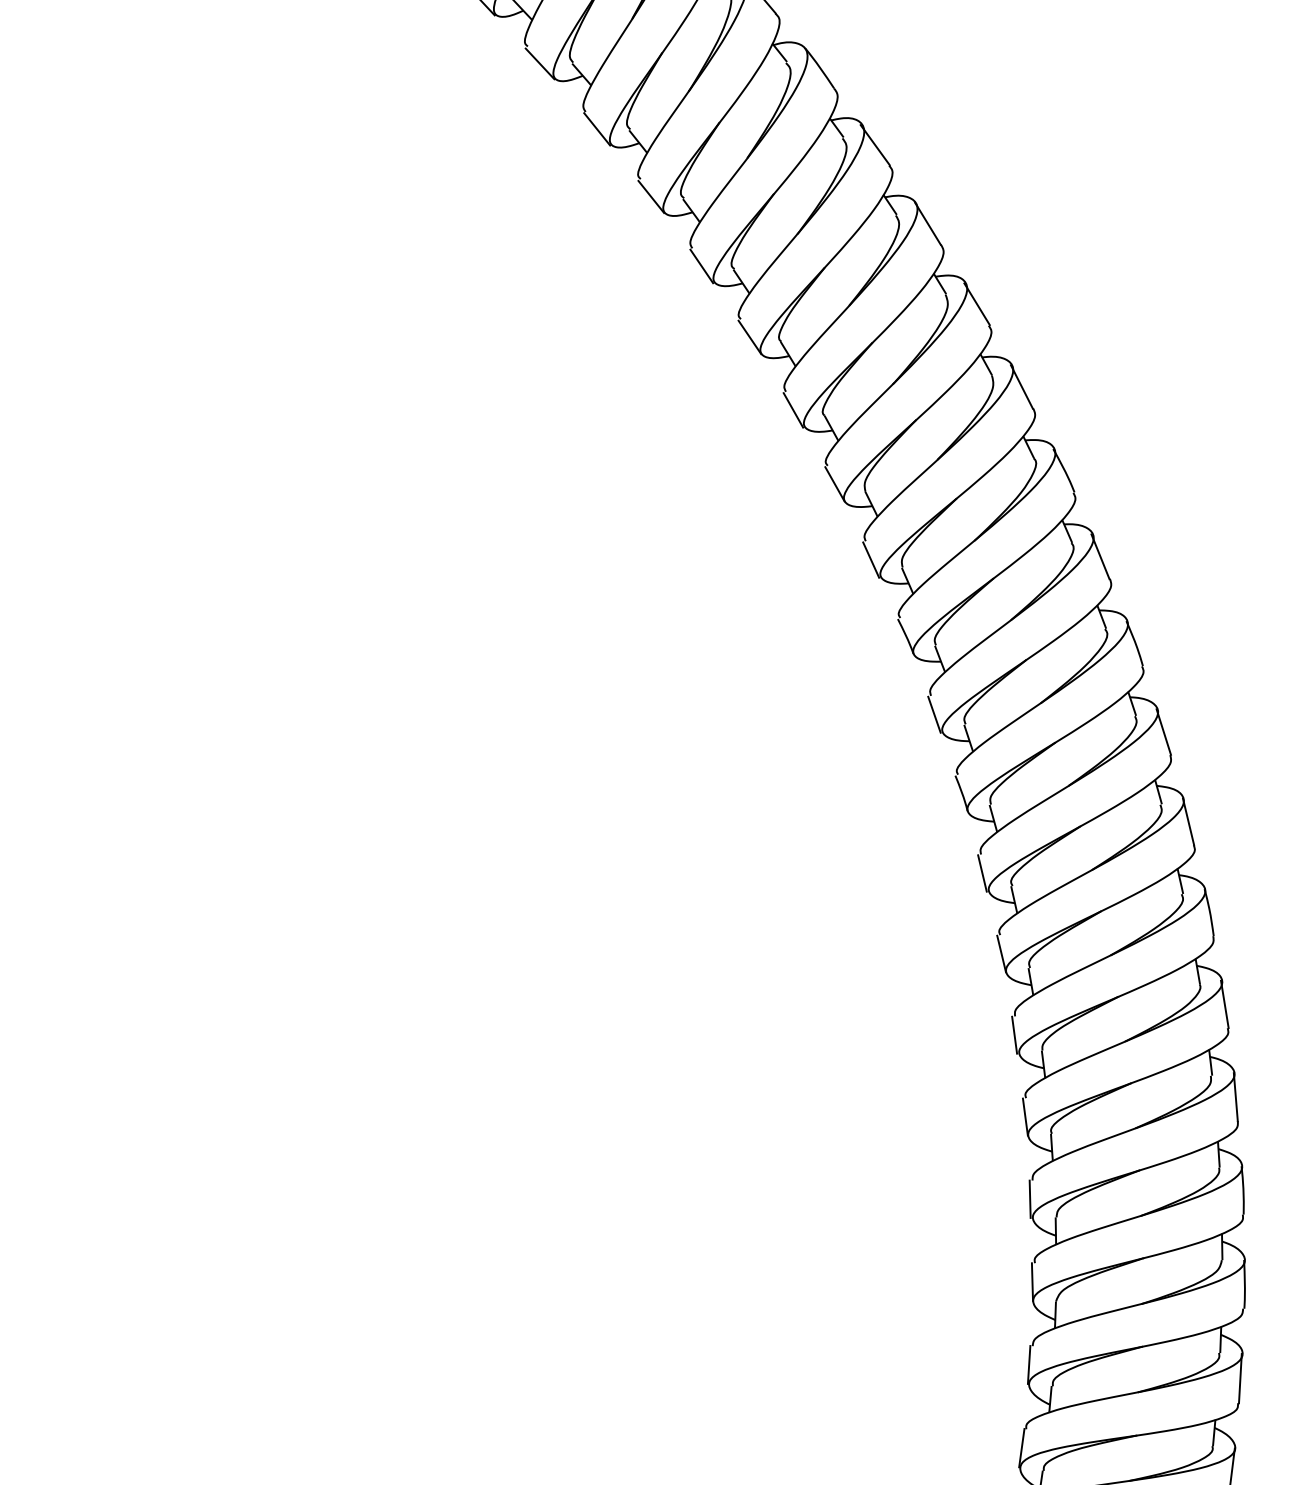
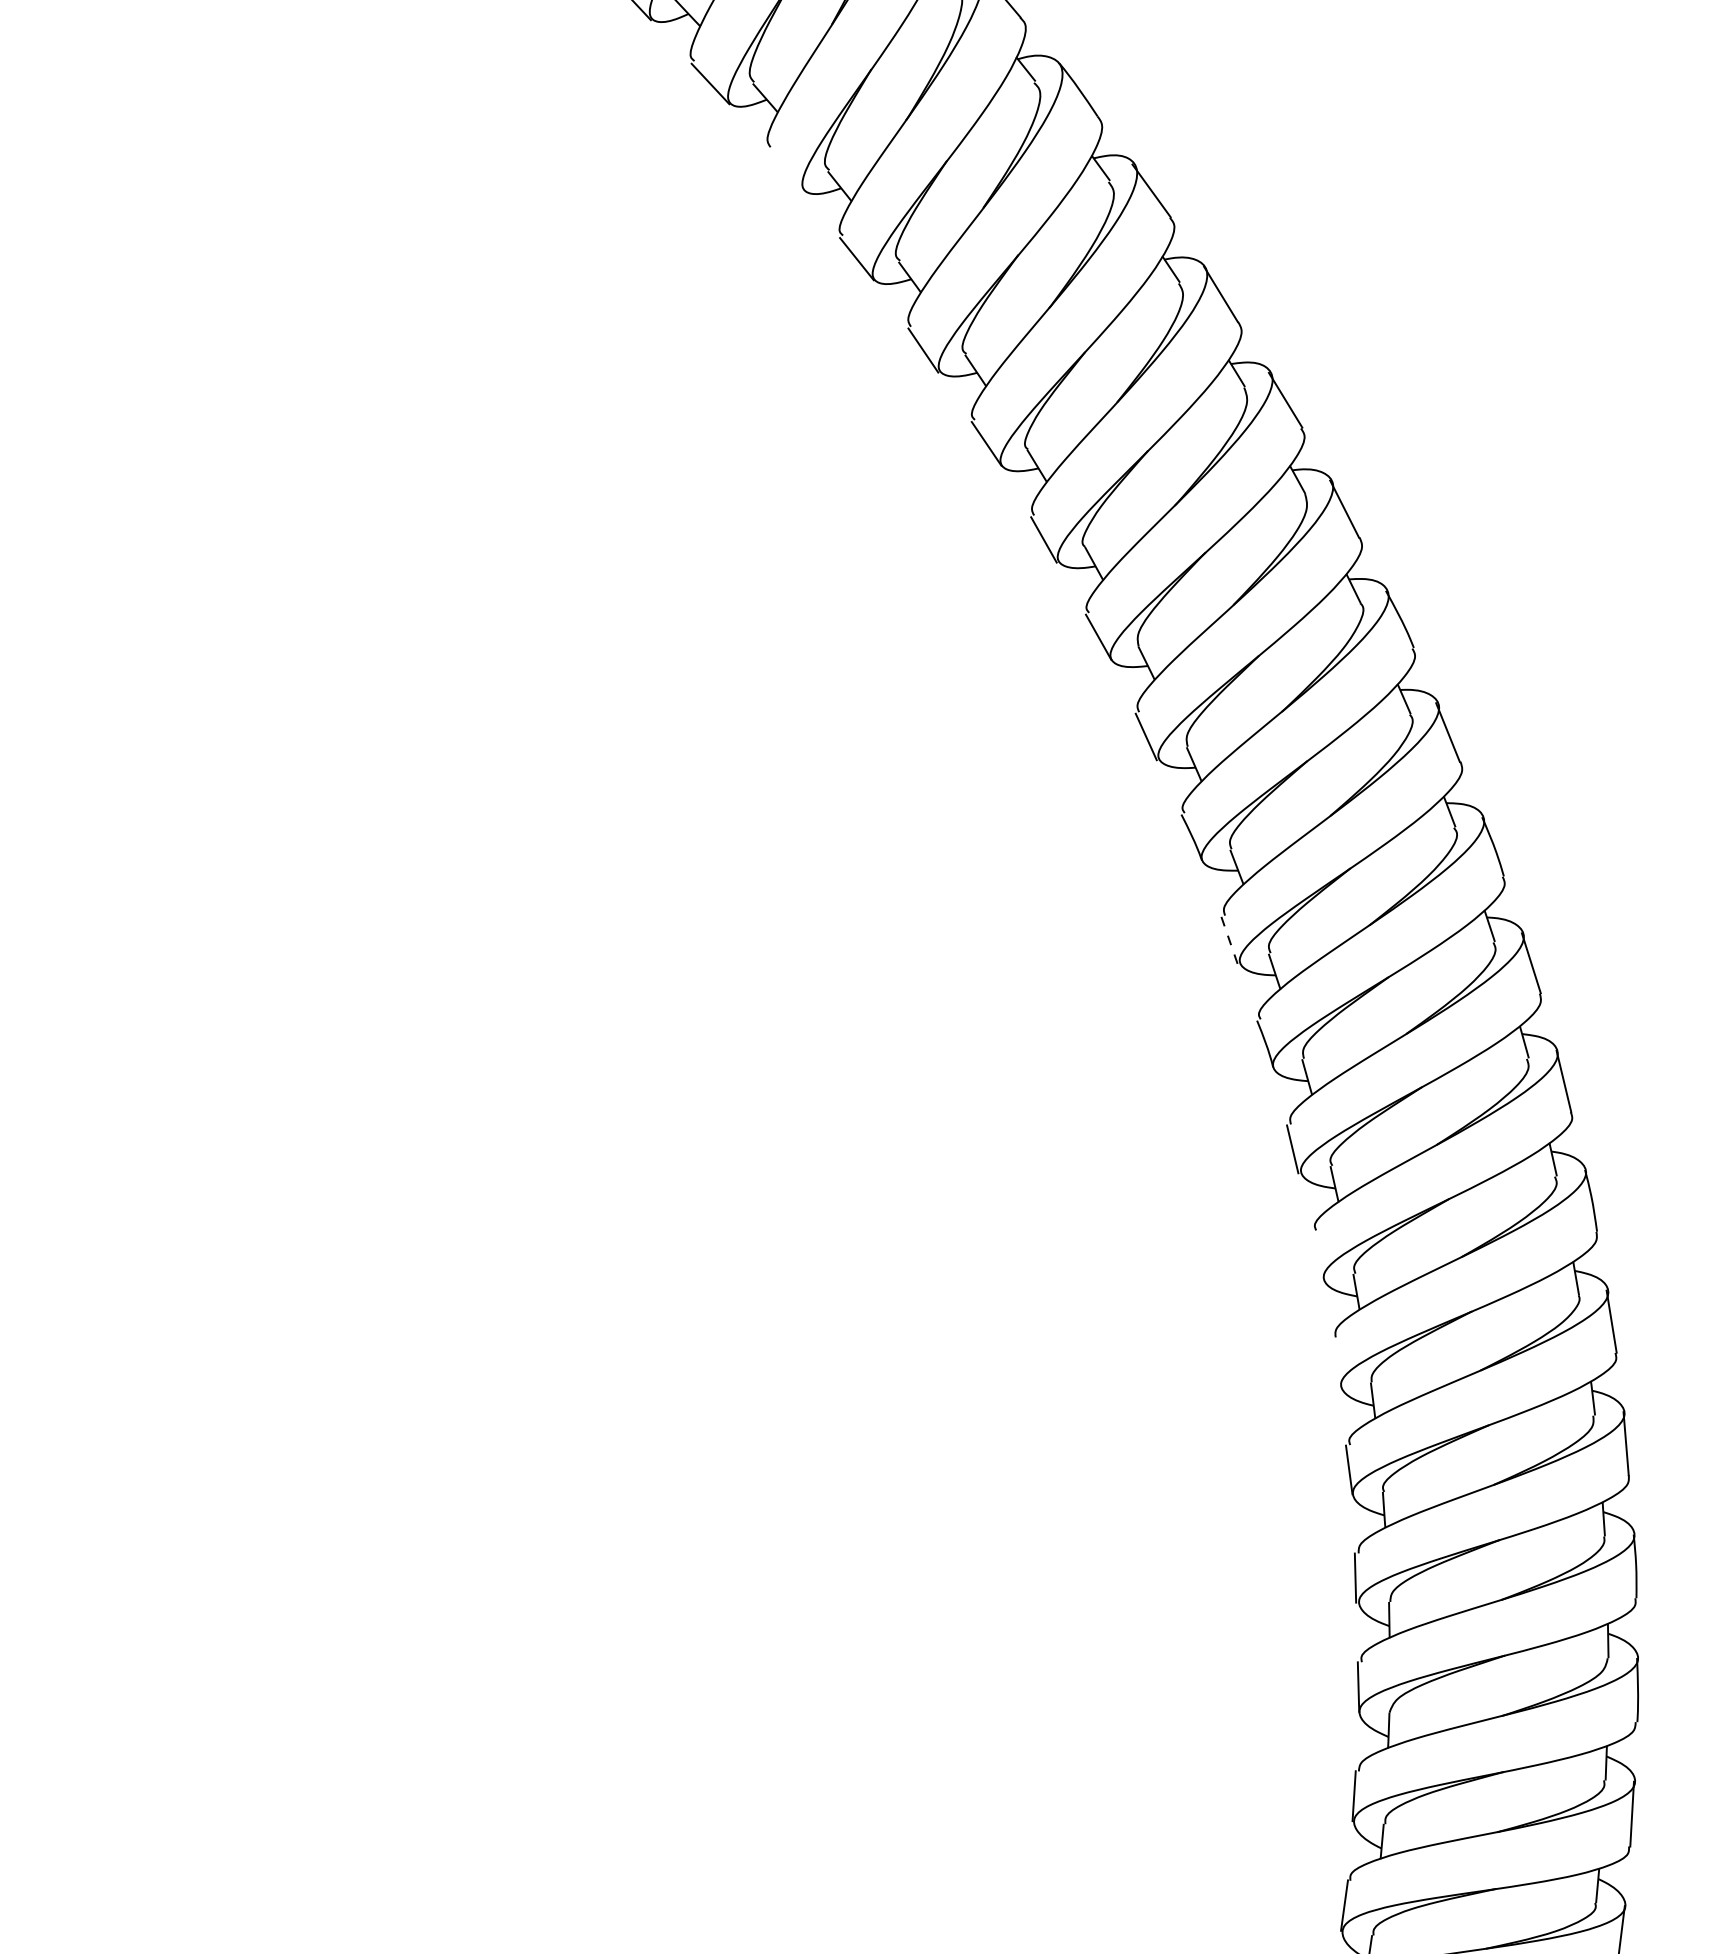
line: (597, 128) -> (785, 169), removed
line: (934, 714) -> (1229, 940), solid -> dashed
line: (1001, 954) -> (1317, 1255), removed
line: (1014, 1034) -> (1334, 1361), removed

